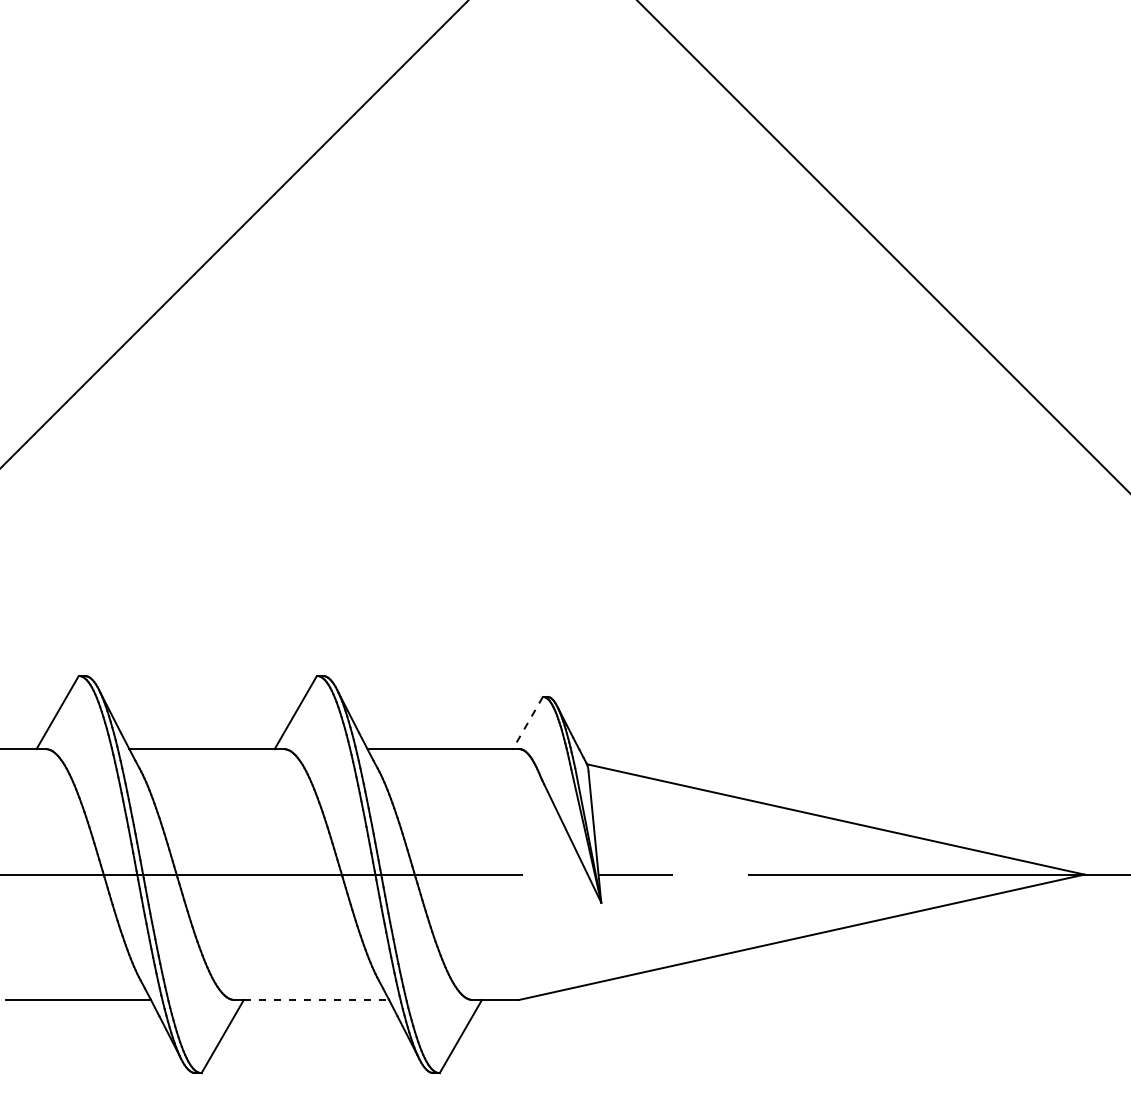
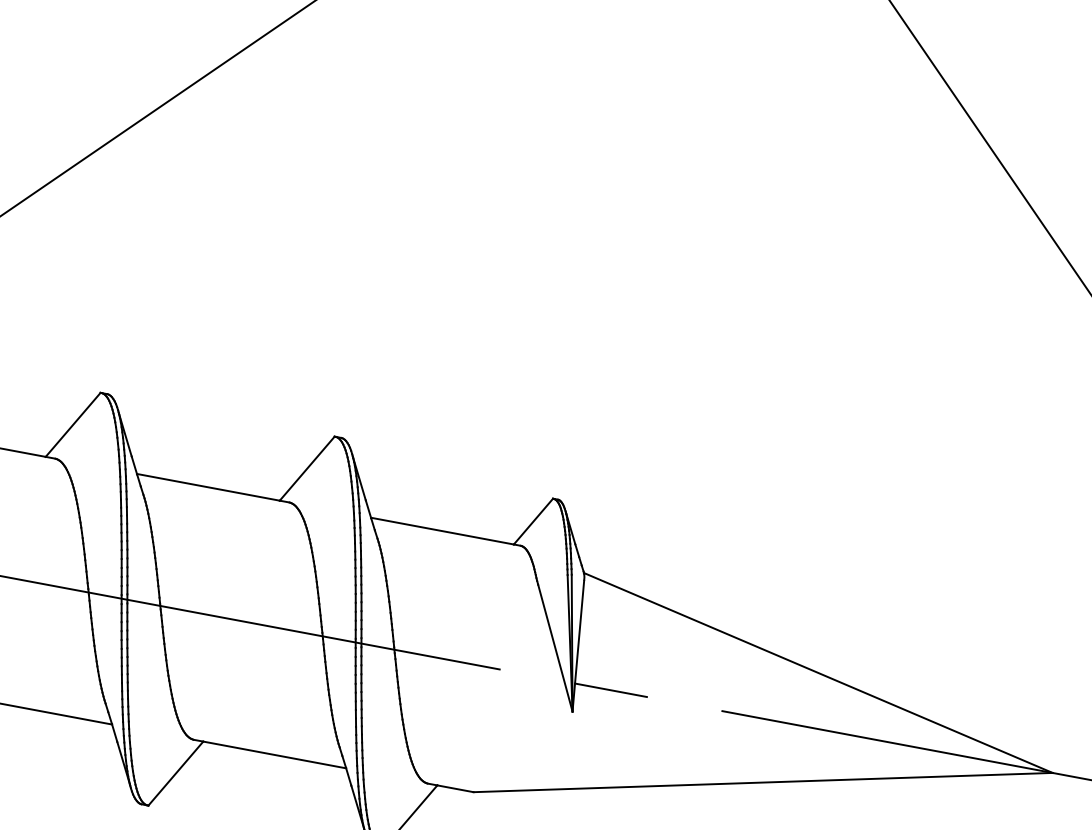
line: (527, 723) -> (533, 521), dashed -> solid
line: (316, 1000) -> (274, 755), dashed -> solid

